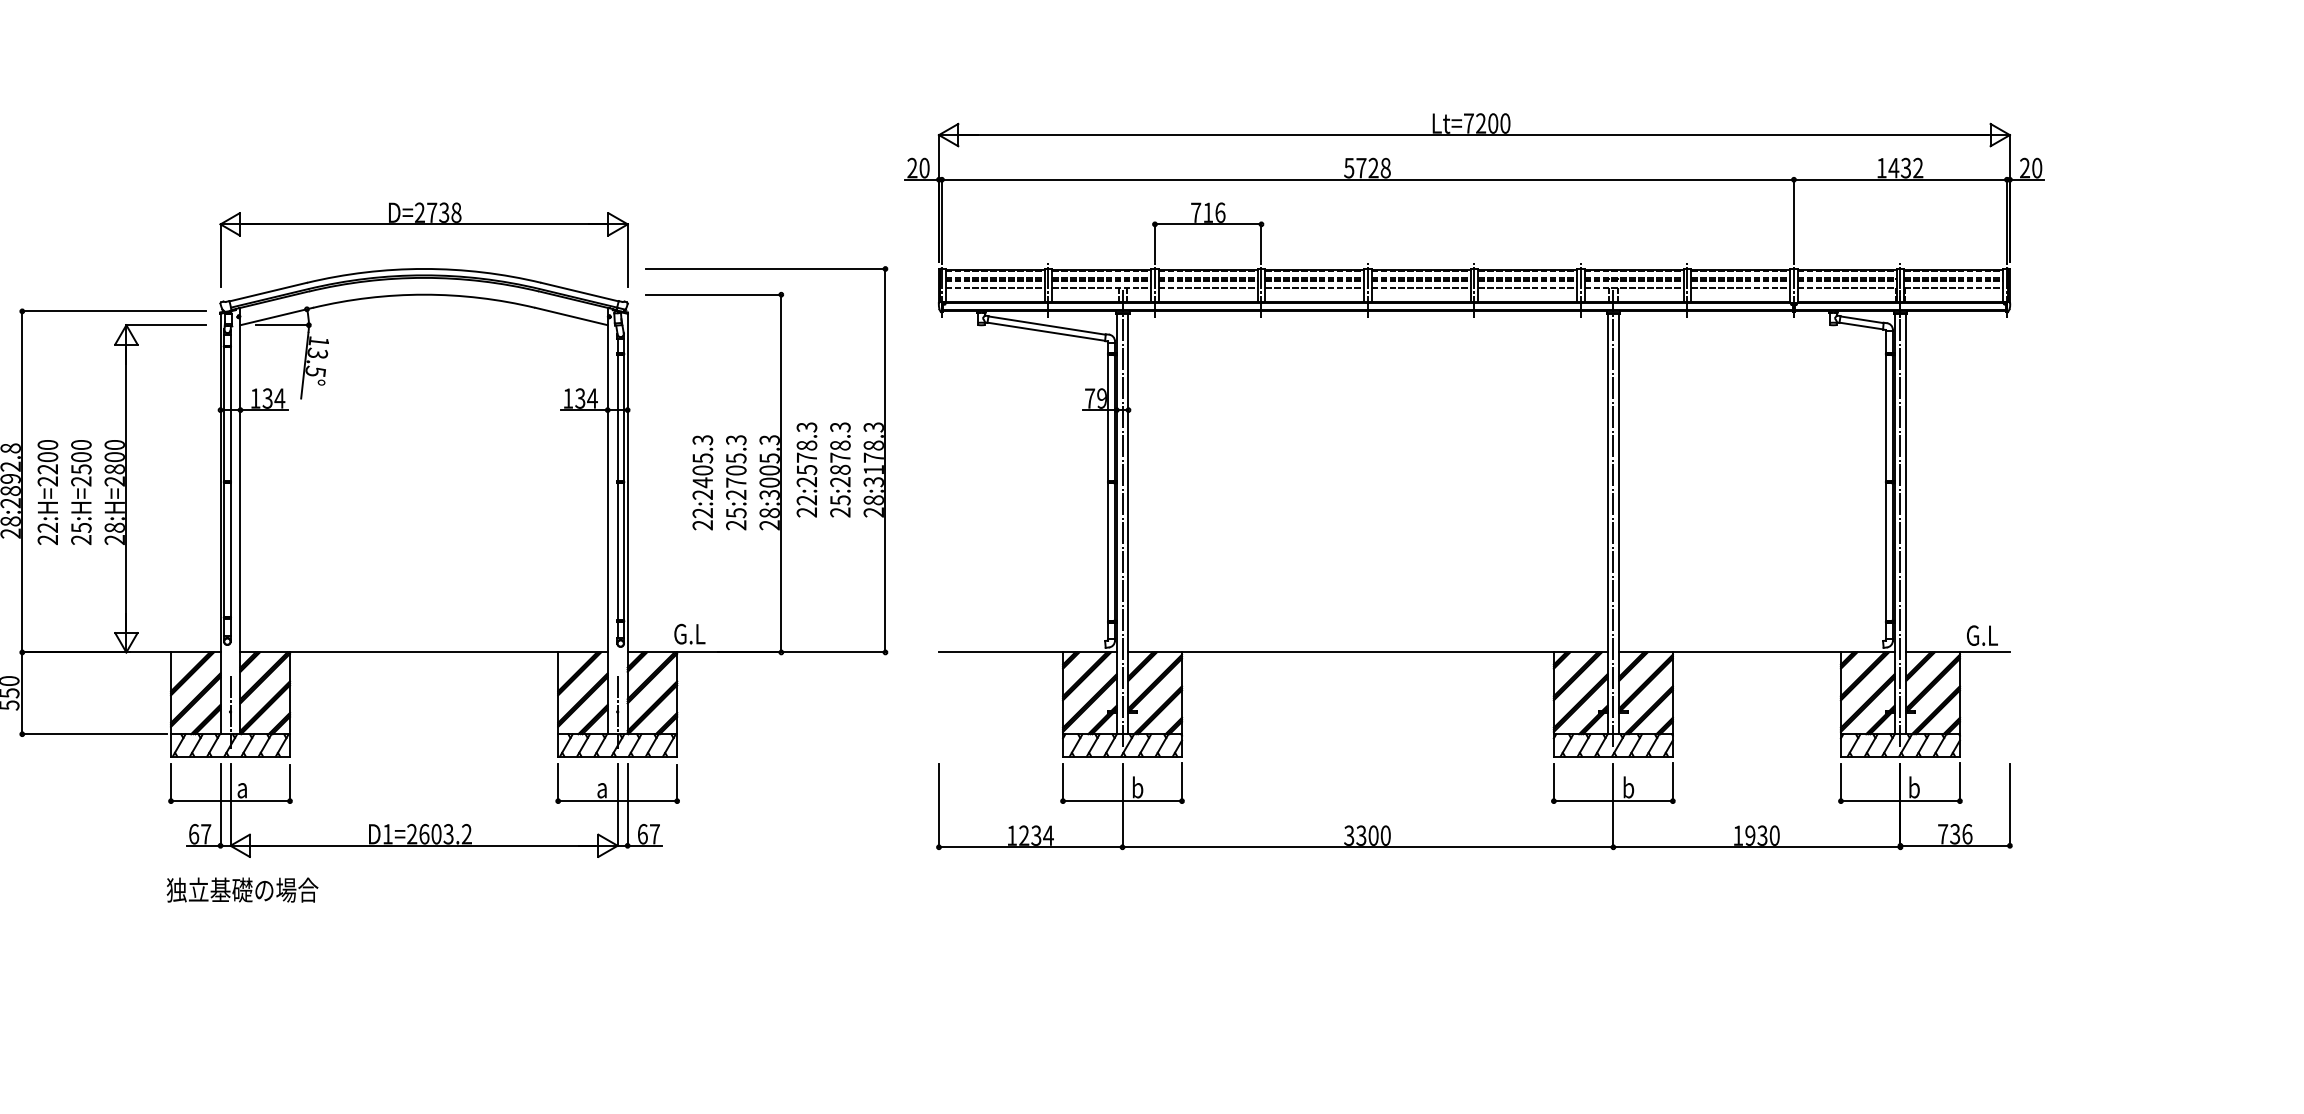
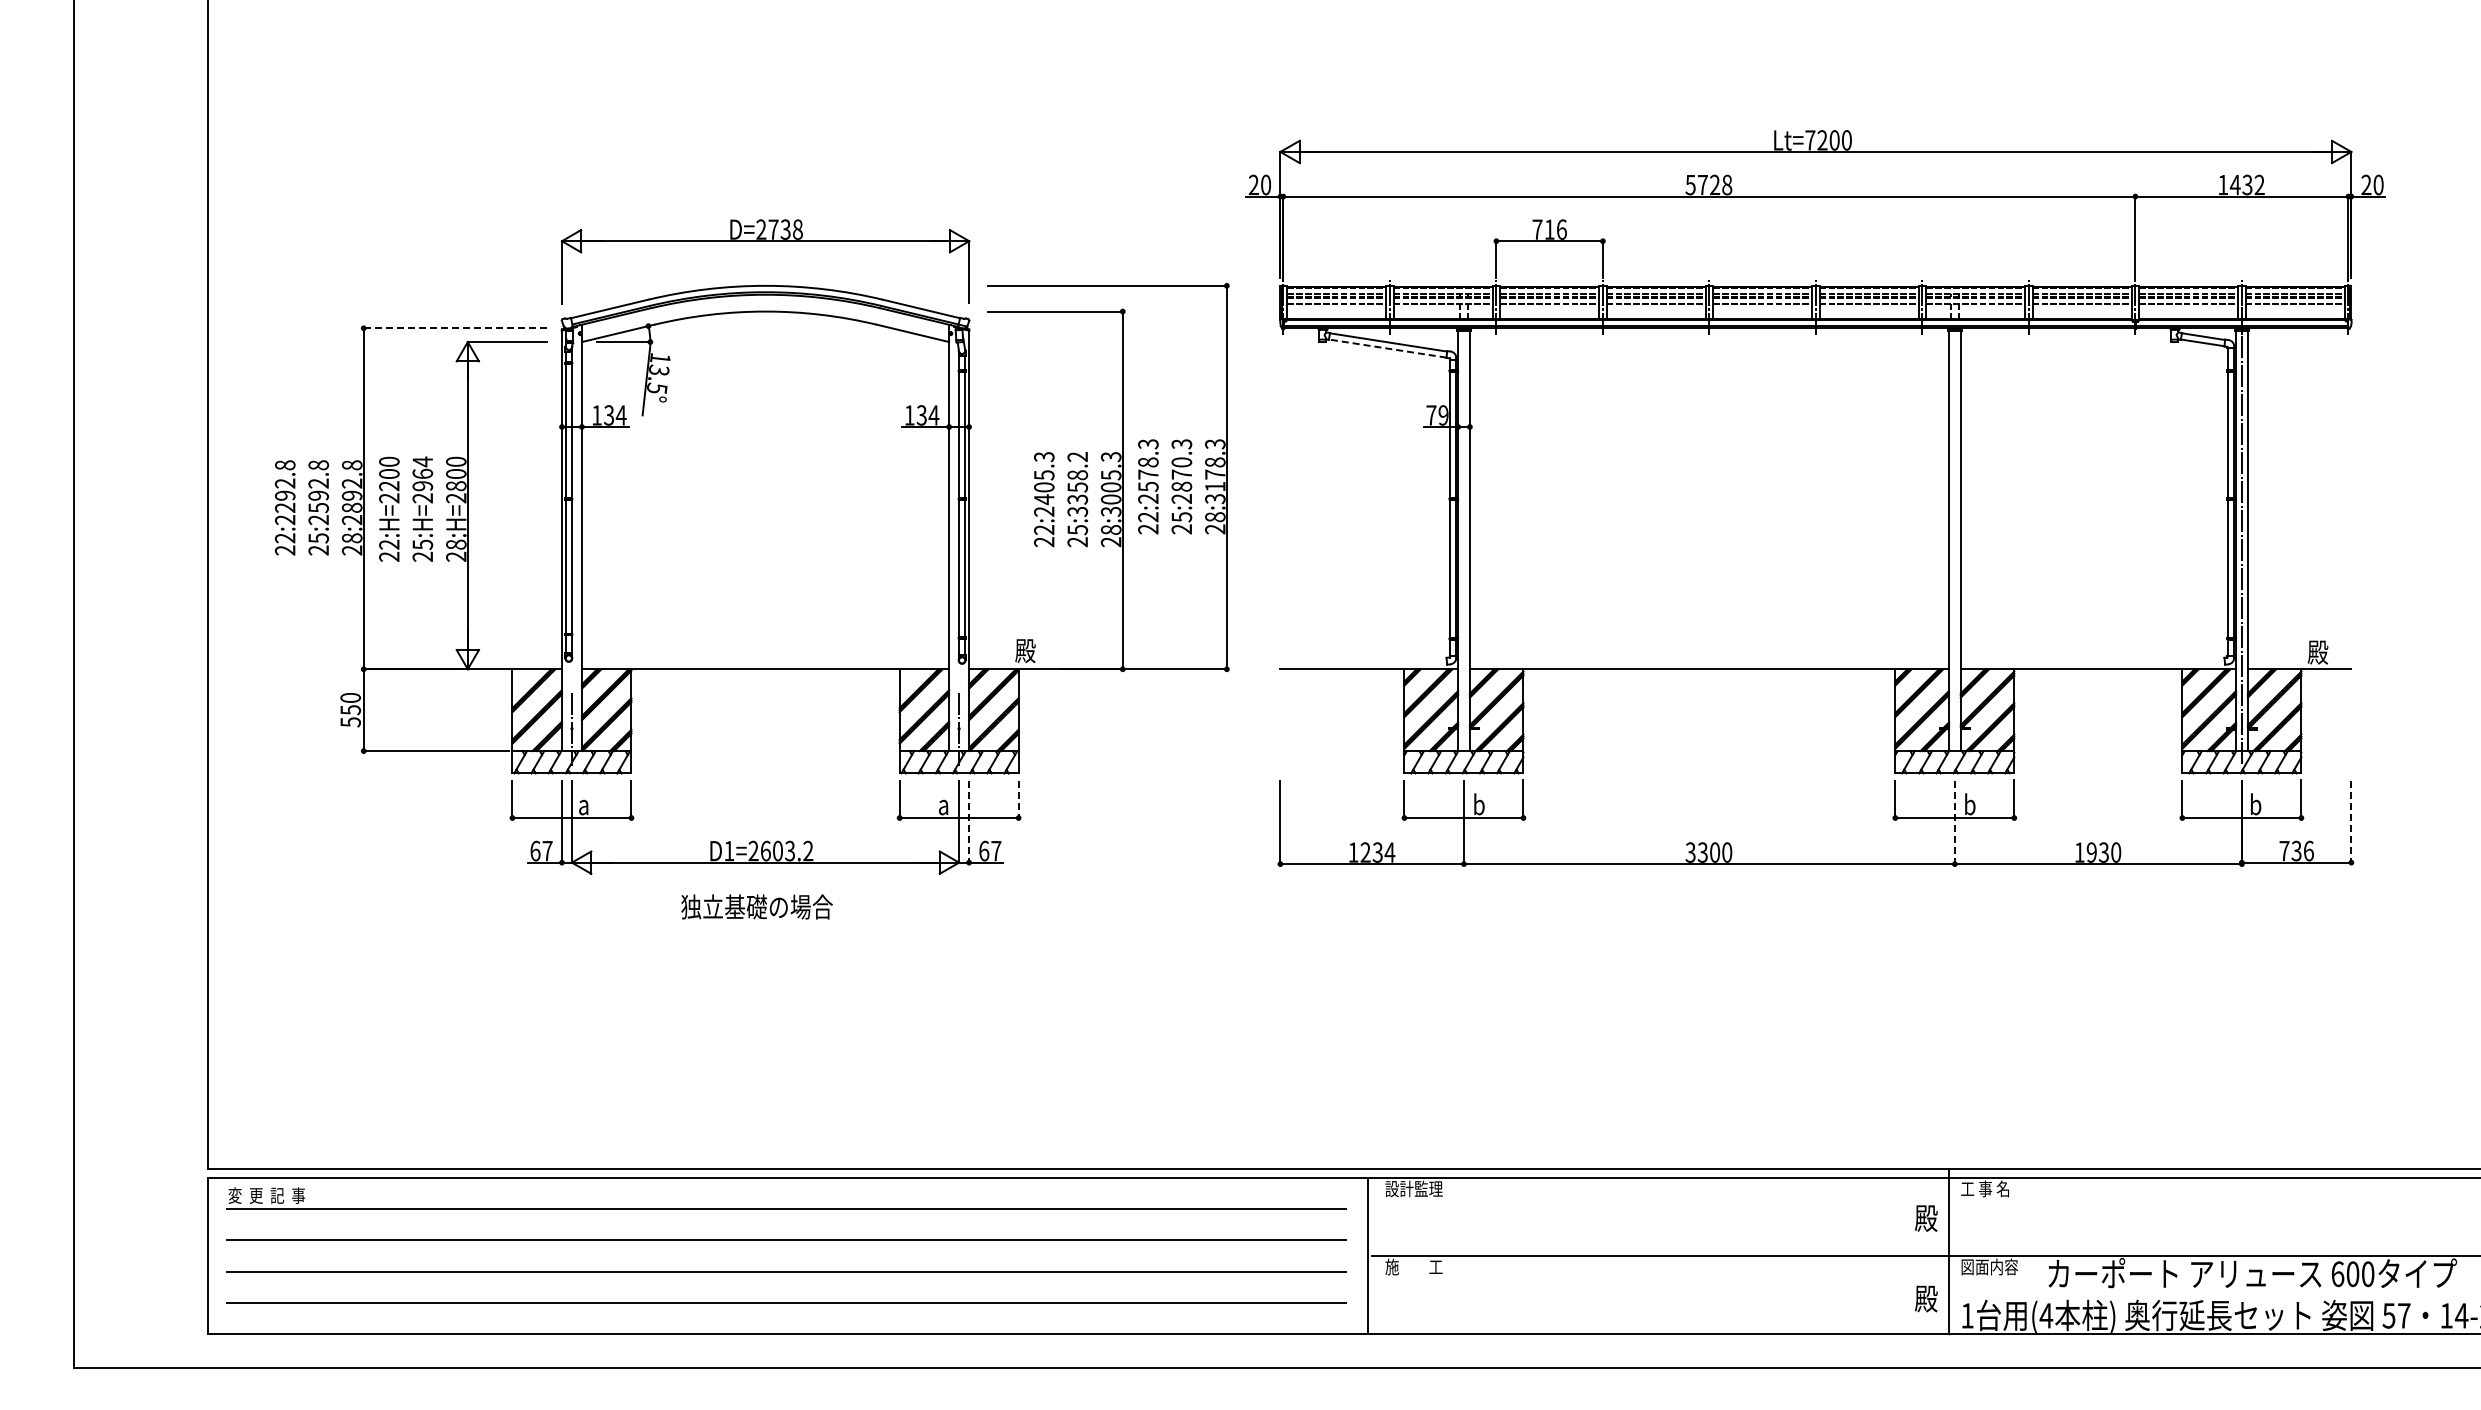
line: (114, 311) -> (455, 328), solid -> dashed
line: (1046, 331) -> (1387, 348), solid -> dashed
text: (840, 445) -> (1181, 462), 25:2878.3 -> 25:2870.3
text: (81, 456) -> (422, 473), 25:H=2500 -> 25:H=2964
text: (736, 467) -> (1077, 484), 25:2705.3 -> 25:3358.2
line: (1122, 519) -> (1463, 536), removed
line: (1613, 519) -> (1954, 536), removed
text: (689, 634) -> (1030, 651), G.L -> 殿
text: (1982, 635) -> (2323, 652), G.L -> 殿
line: (677, 783) -> (1018, 800), solid -> dashed
line: (628, 804) -> (969, 821), solid -> dashed
line: (2010, 804) -> (2351, 821), solid -> dashed
line: (1613, 805) -> (1954, 822), solid -> dashed
text: (242, 889) -> (756, 906), moved

